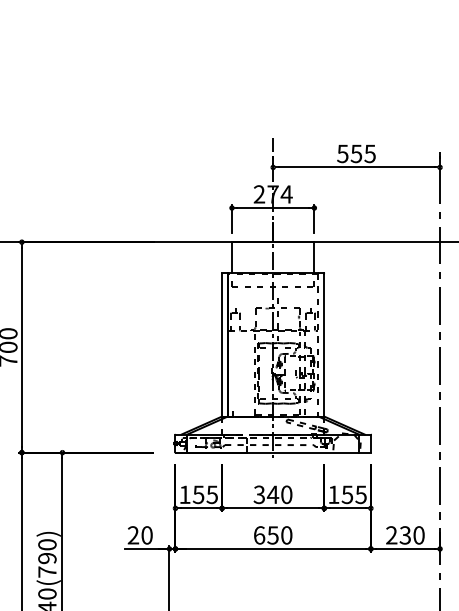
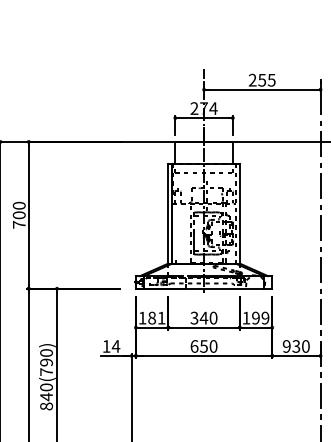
text: (342, 152) -> (252, 79), 555 -> 255
text: (204, 493) -> (156, 317), 155 -> 181
text: (354, 493) -> (260, 317), 155 -> 199
text: (140, 535) -> (111, 346), 20 -> 14
text: (391, 535) -> (286, 346), 230 -> 930

